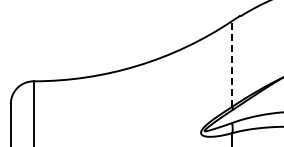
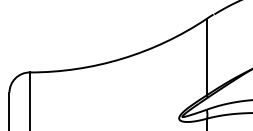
line: (232, 63) -> (207, 56), dashed -> solid

